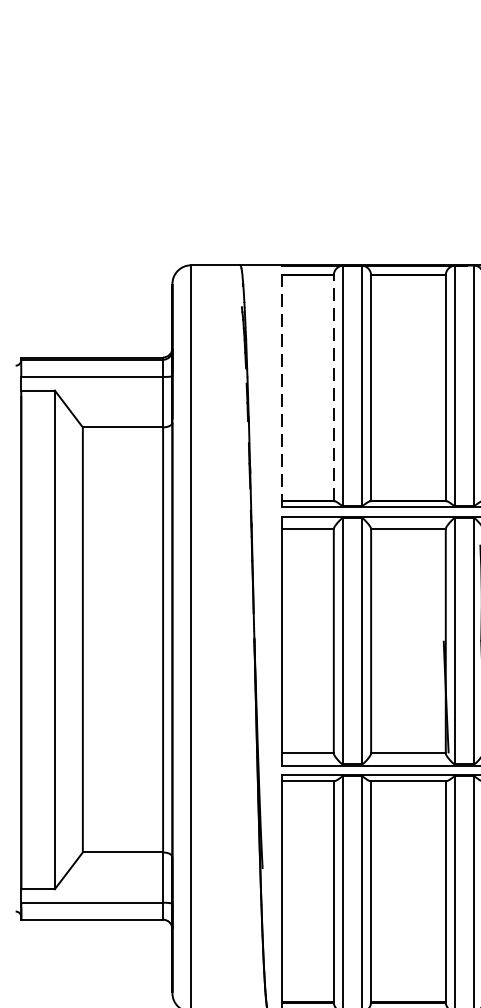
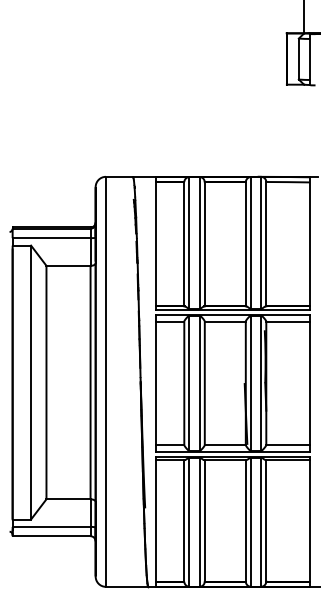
line: (283, 384) -> (156, 242), dashed -> solid
line: (334, 386) -> (184, 243), dashed -> solid

